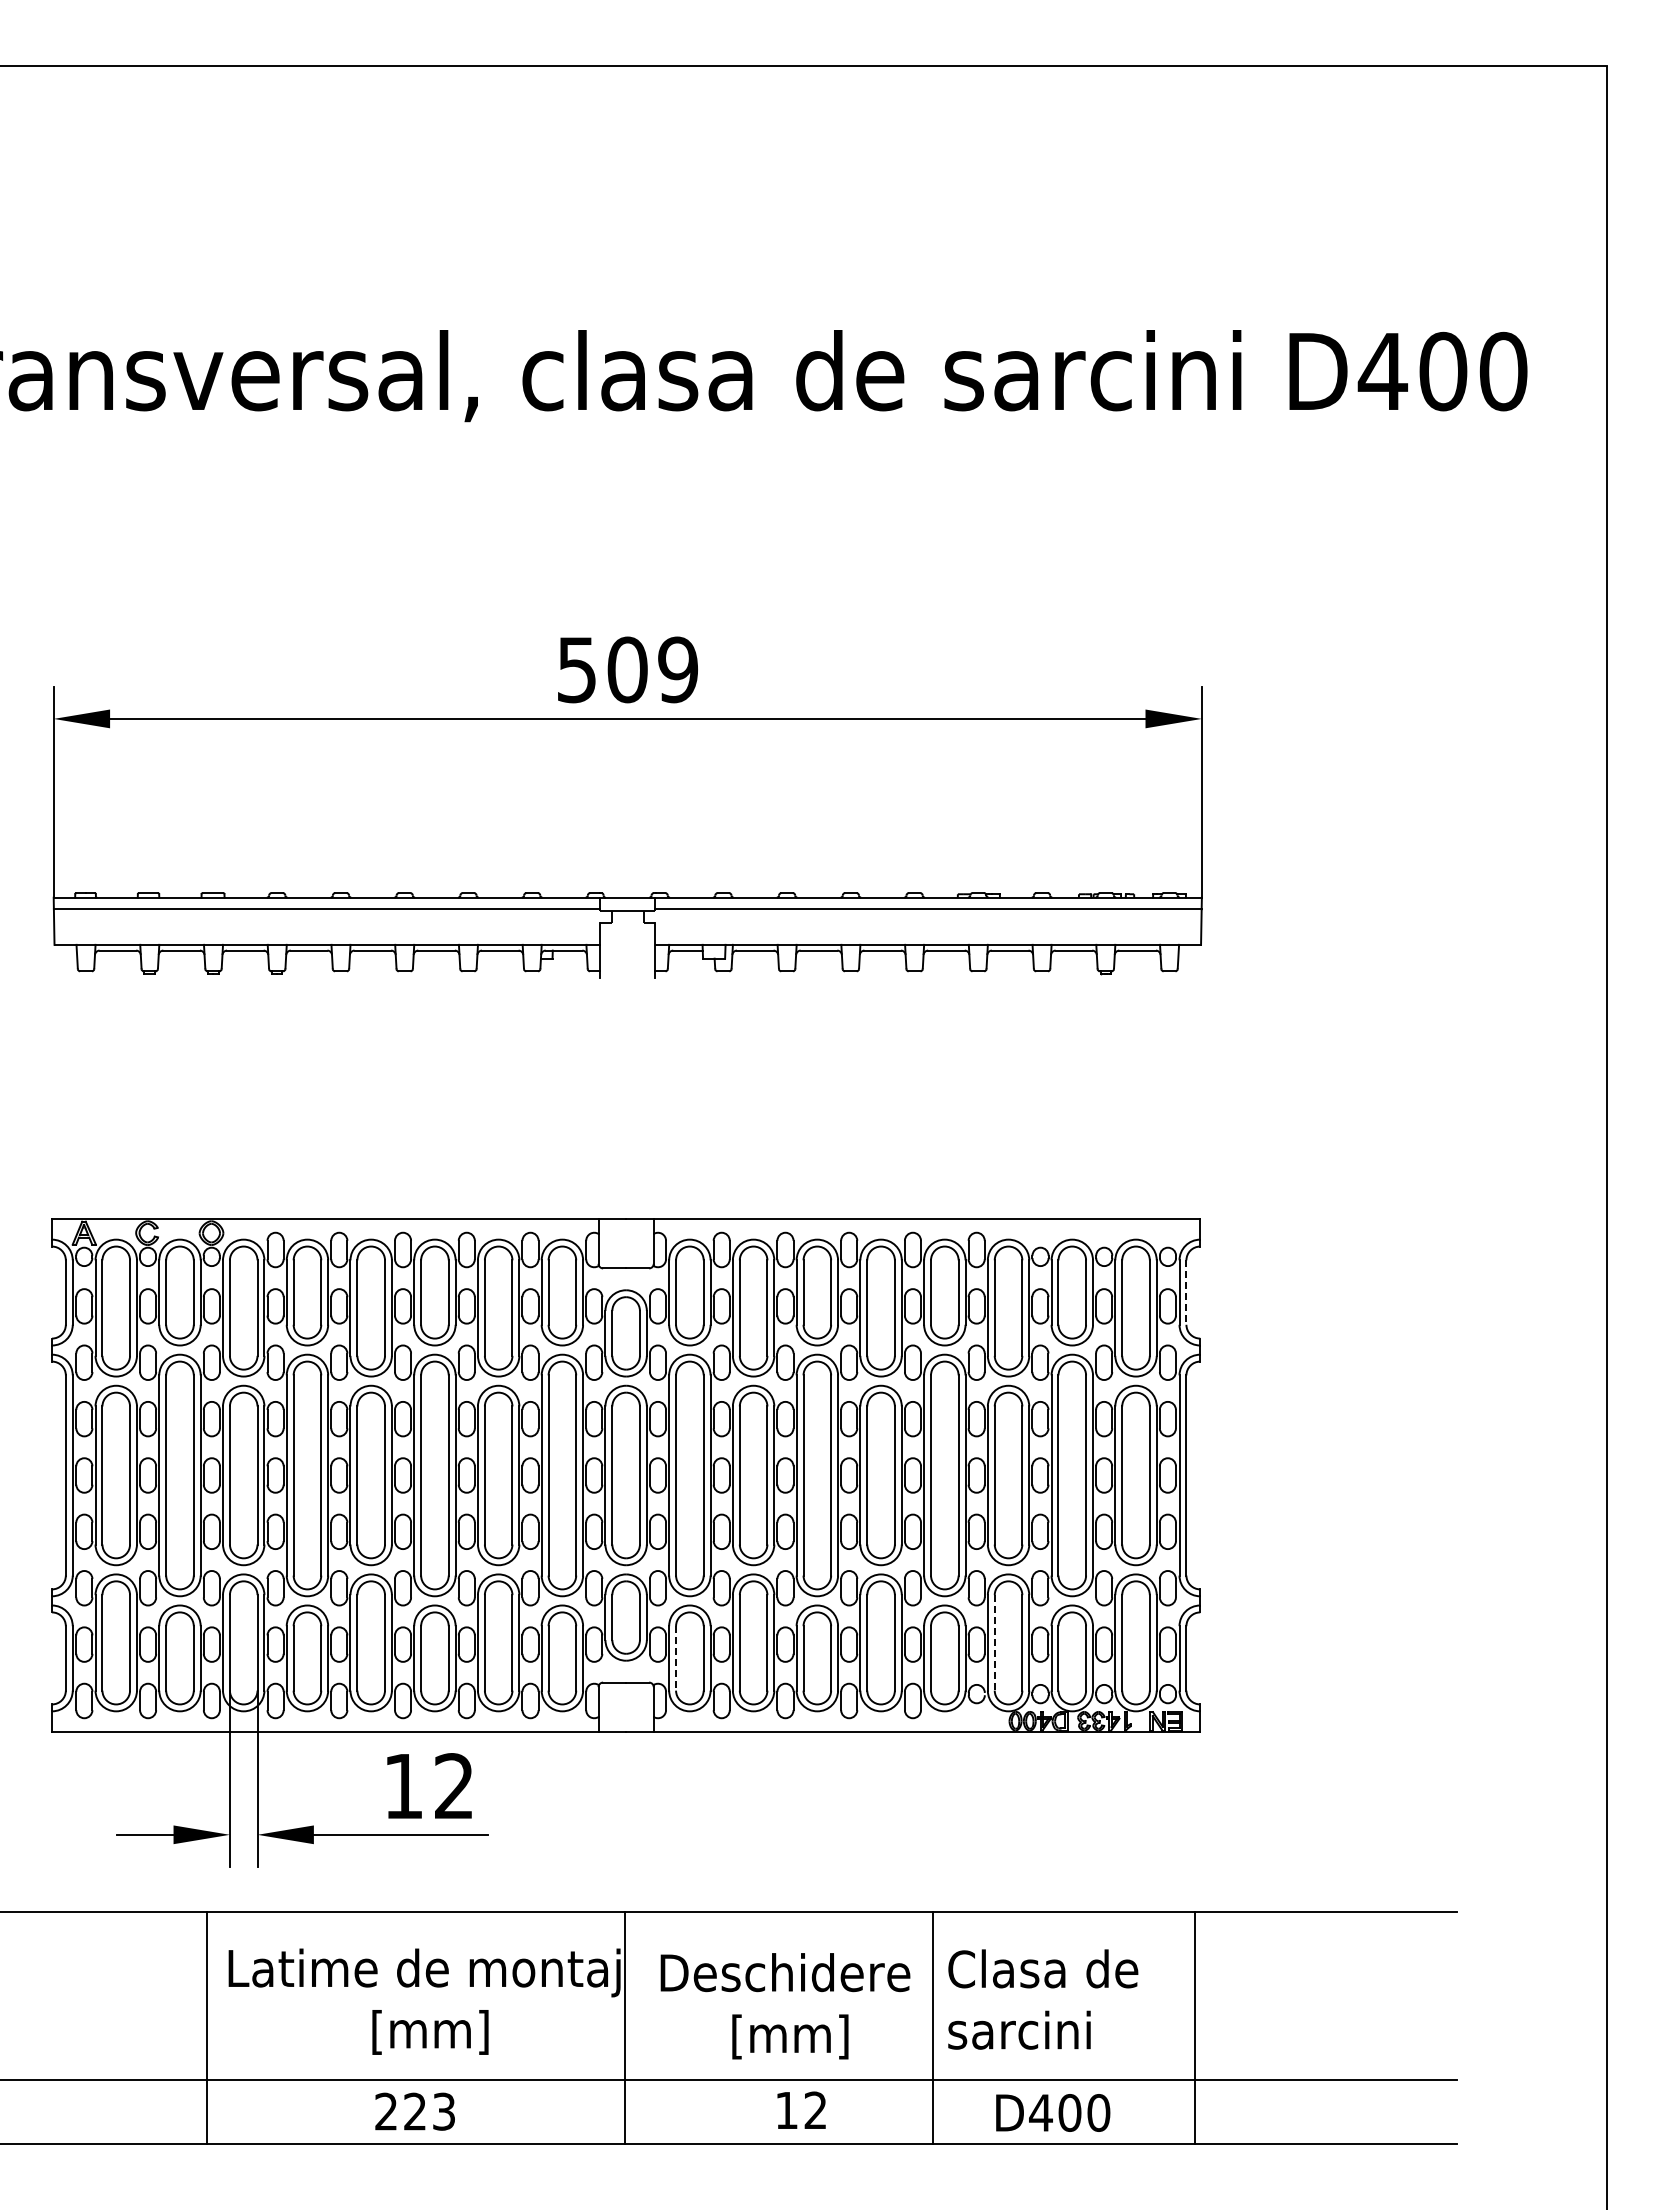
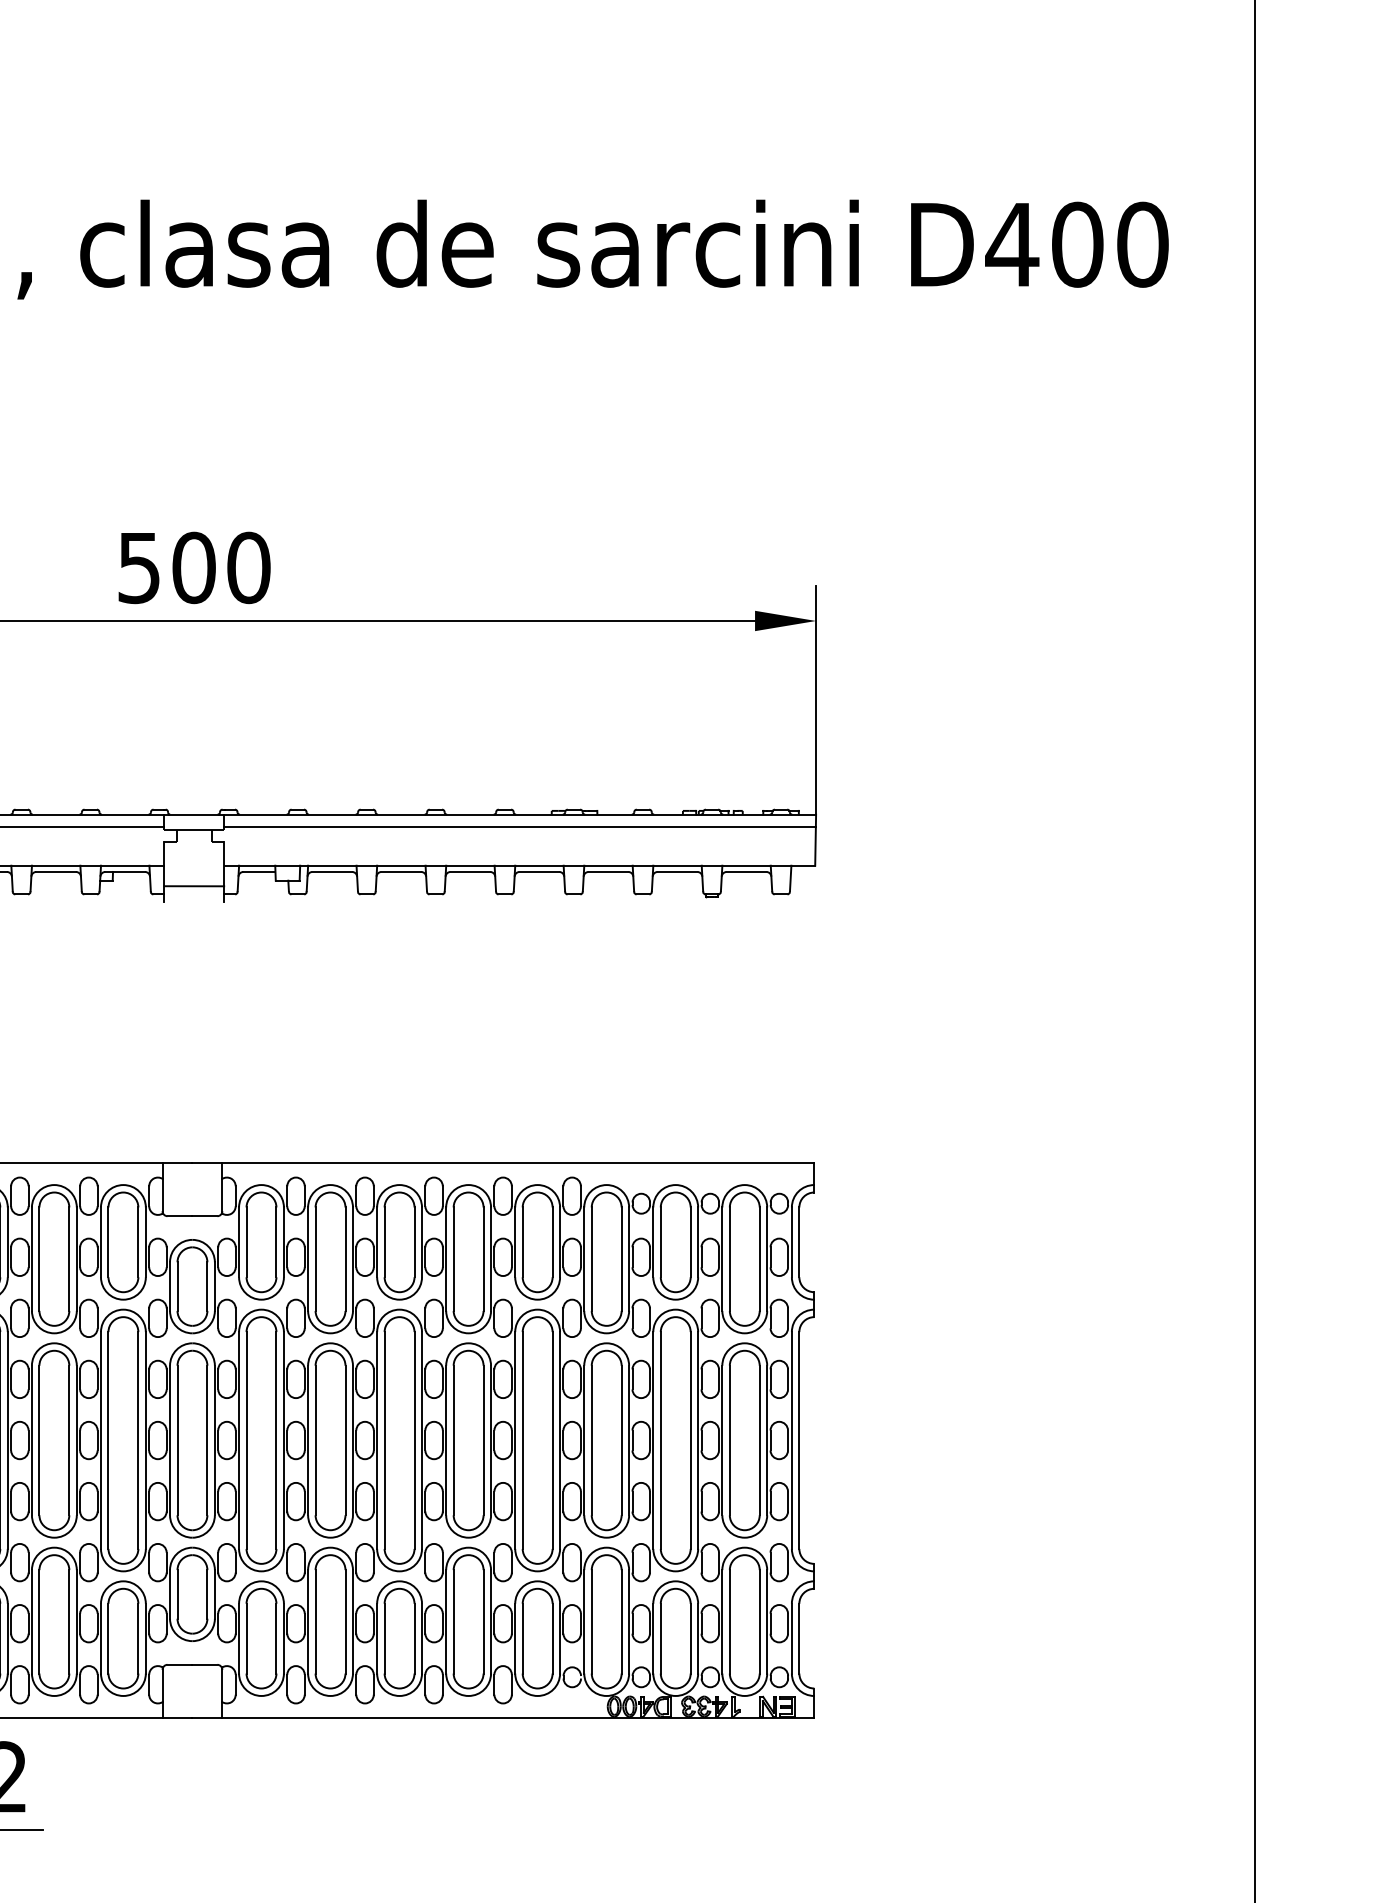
text: (678, 669) -> (249, 567), 509 -> 500
line: (627, 963) -> (193, 885), added
line: (1186, 1293) -> (799, 1243), dashed -> solid
line: (994, 1642) -> (591, 1621), dashed -> solid
line: (676, 1658) -> (247, 1638), dashed -> solid

